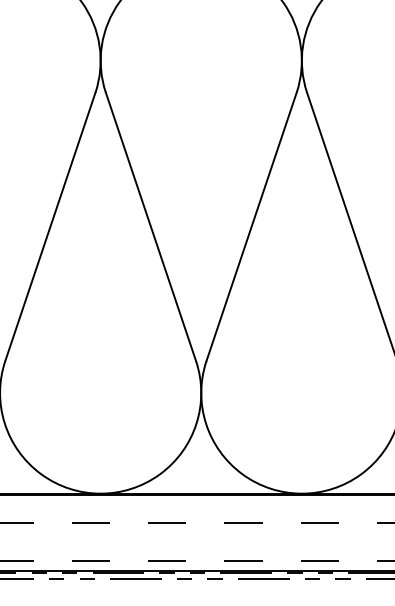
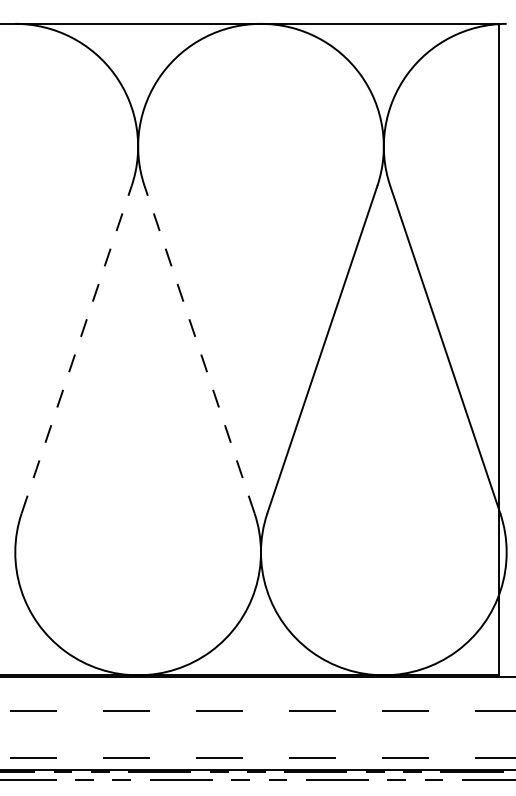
line: (50, 226) -> (76, 349), solid -> dashed
line: (150, 226) -> (199, 349), solid -> dashed

